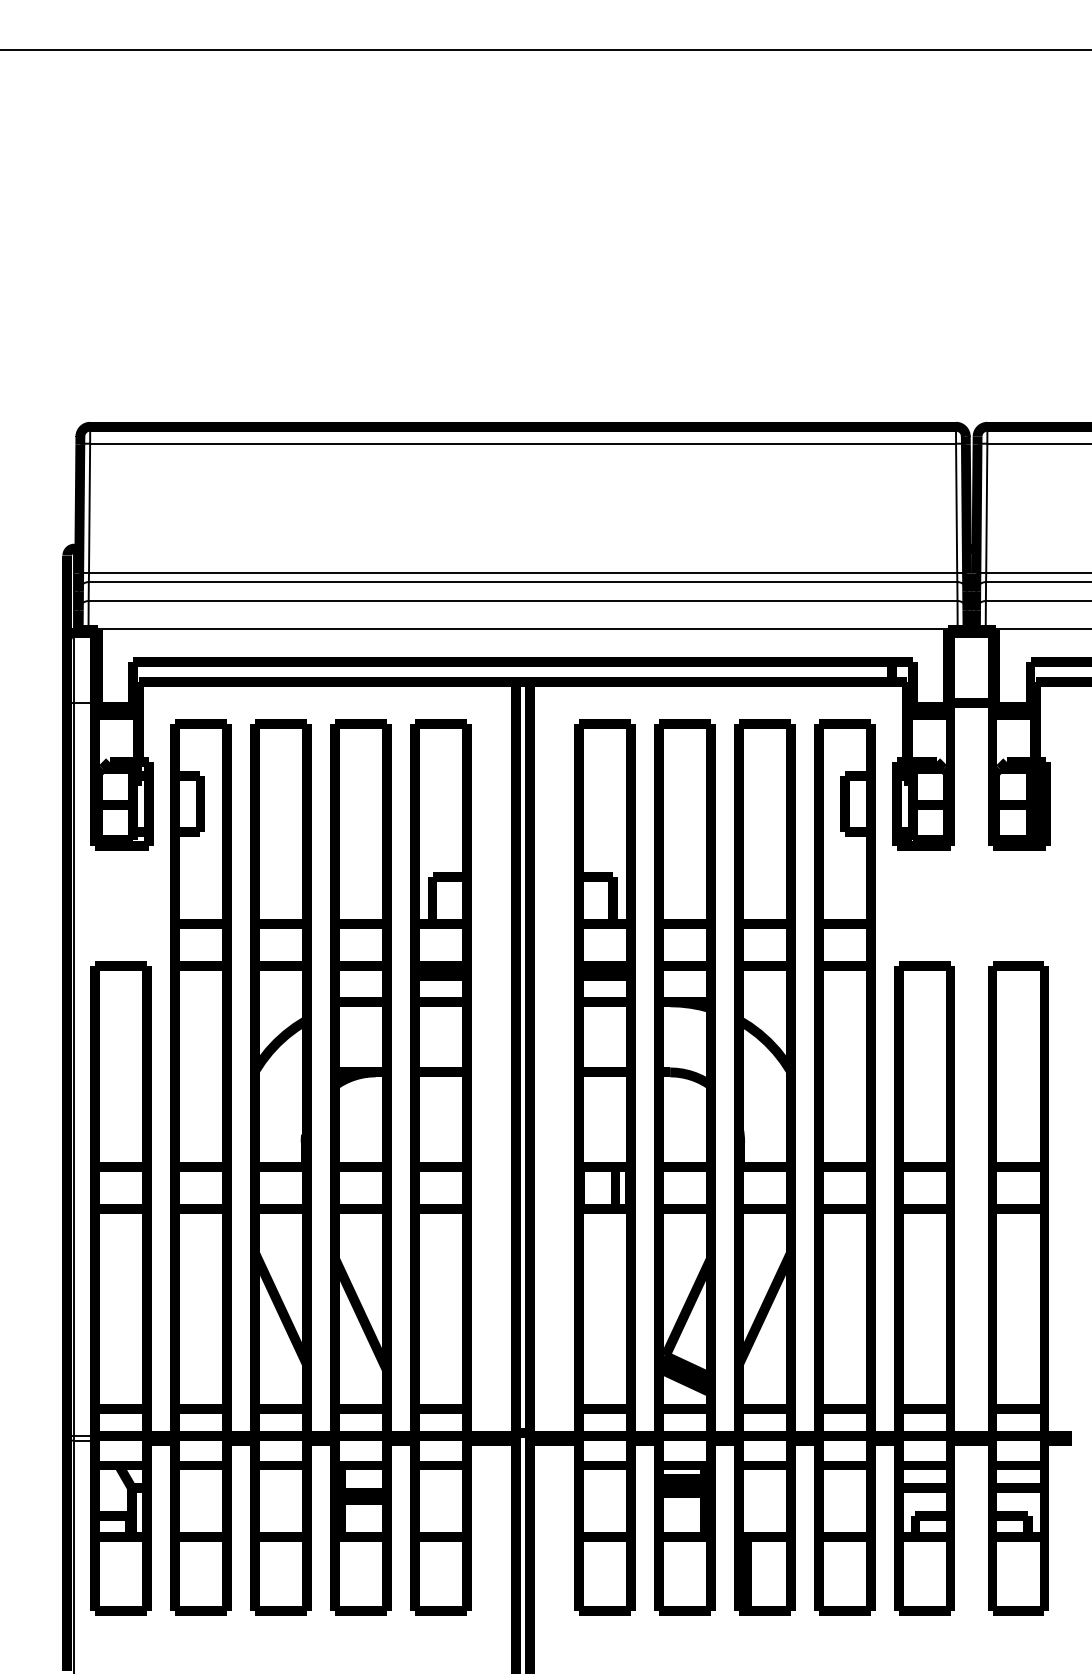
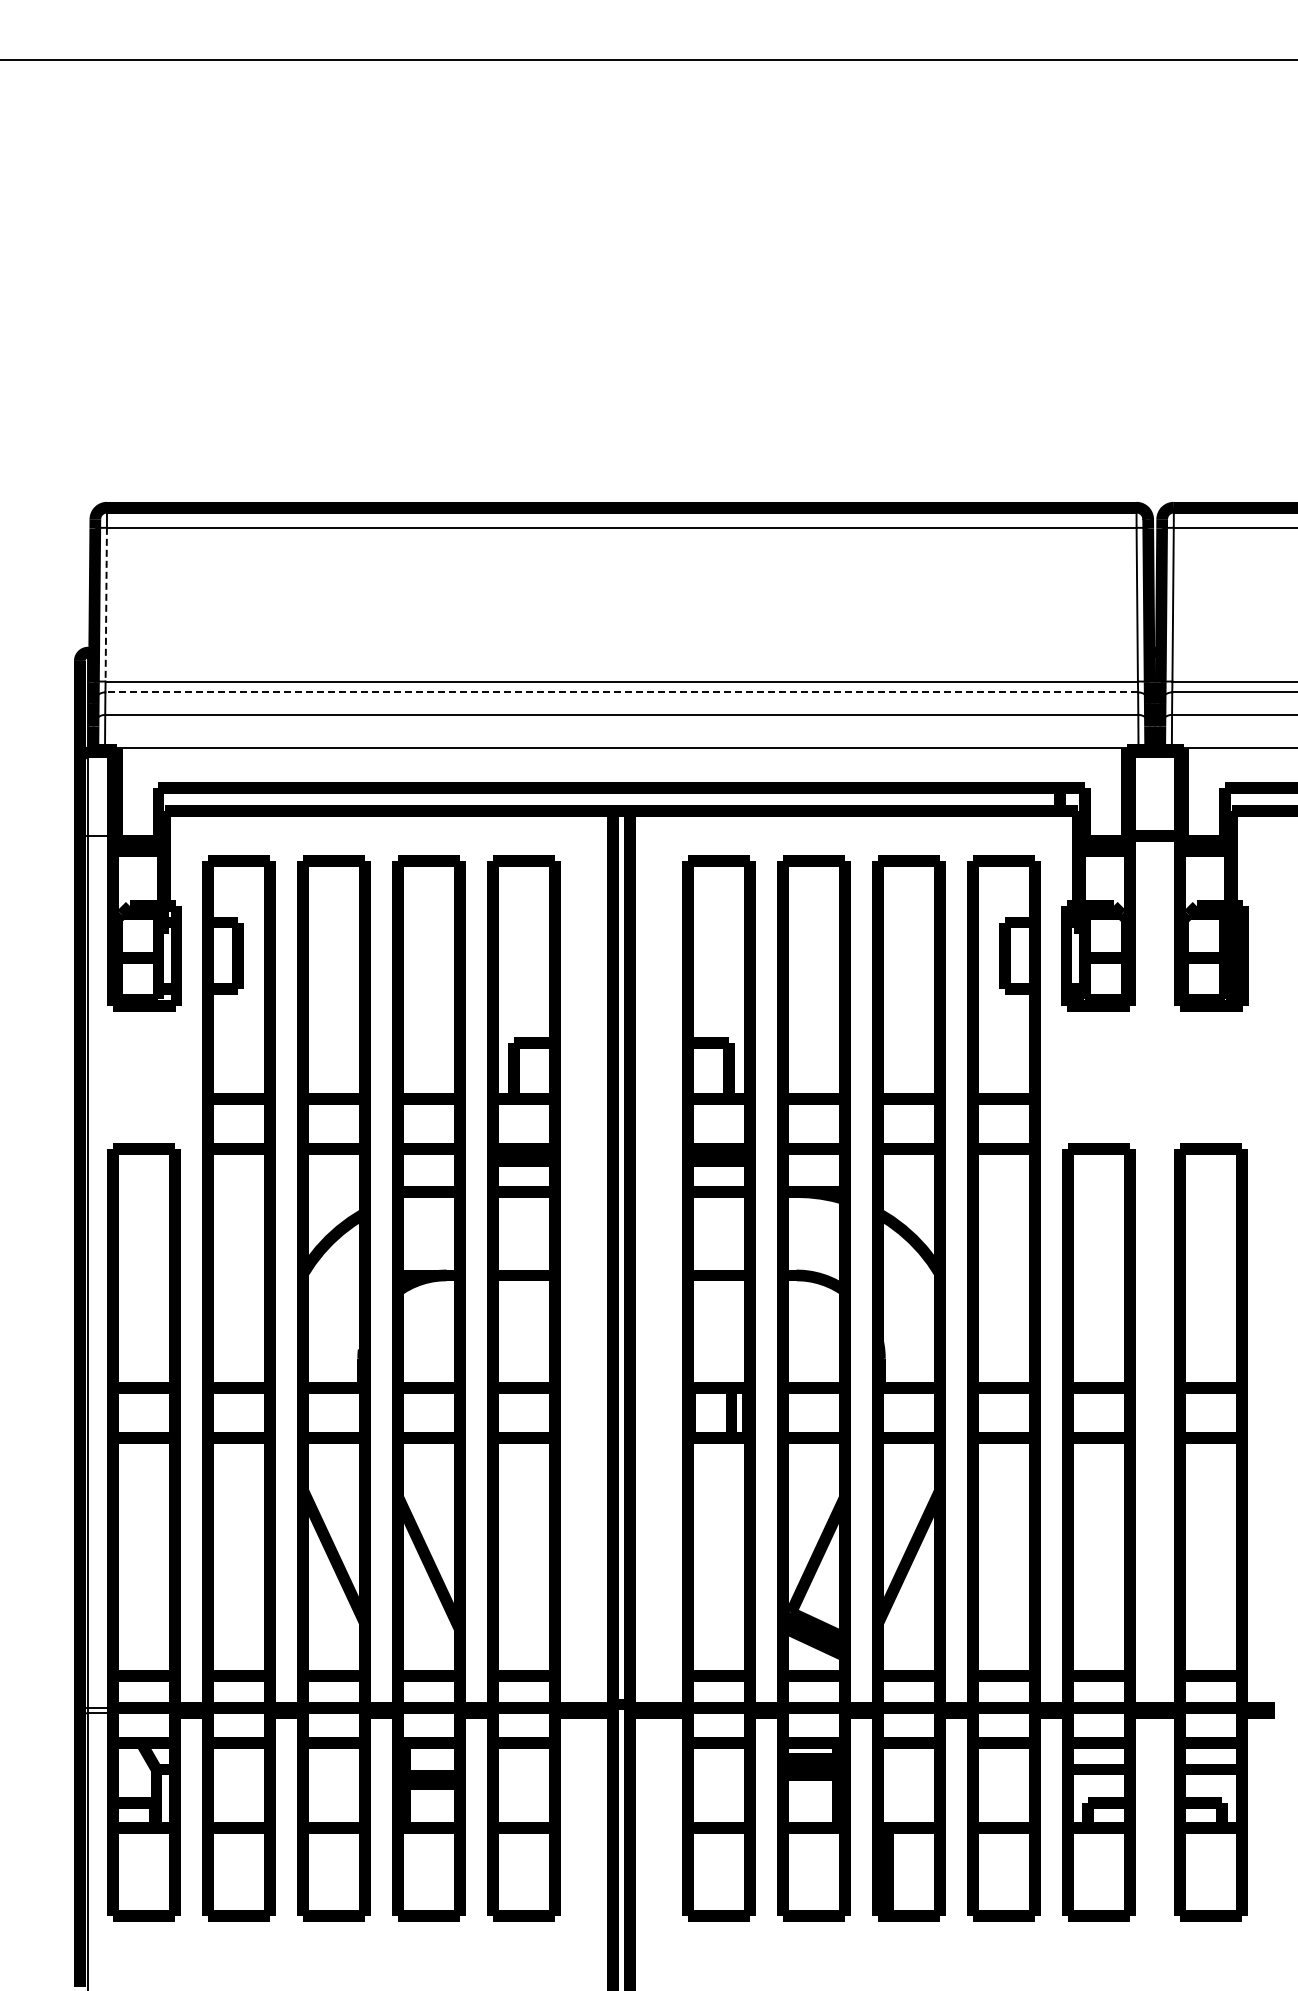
line: (89, 508) -> (106, 604), solid -> dashed
line: (522, 582) -> (621, 692), solid -> dashed

